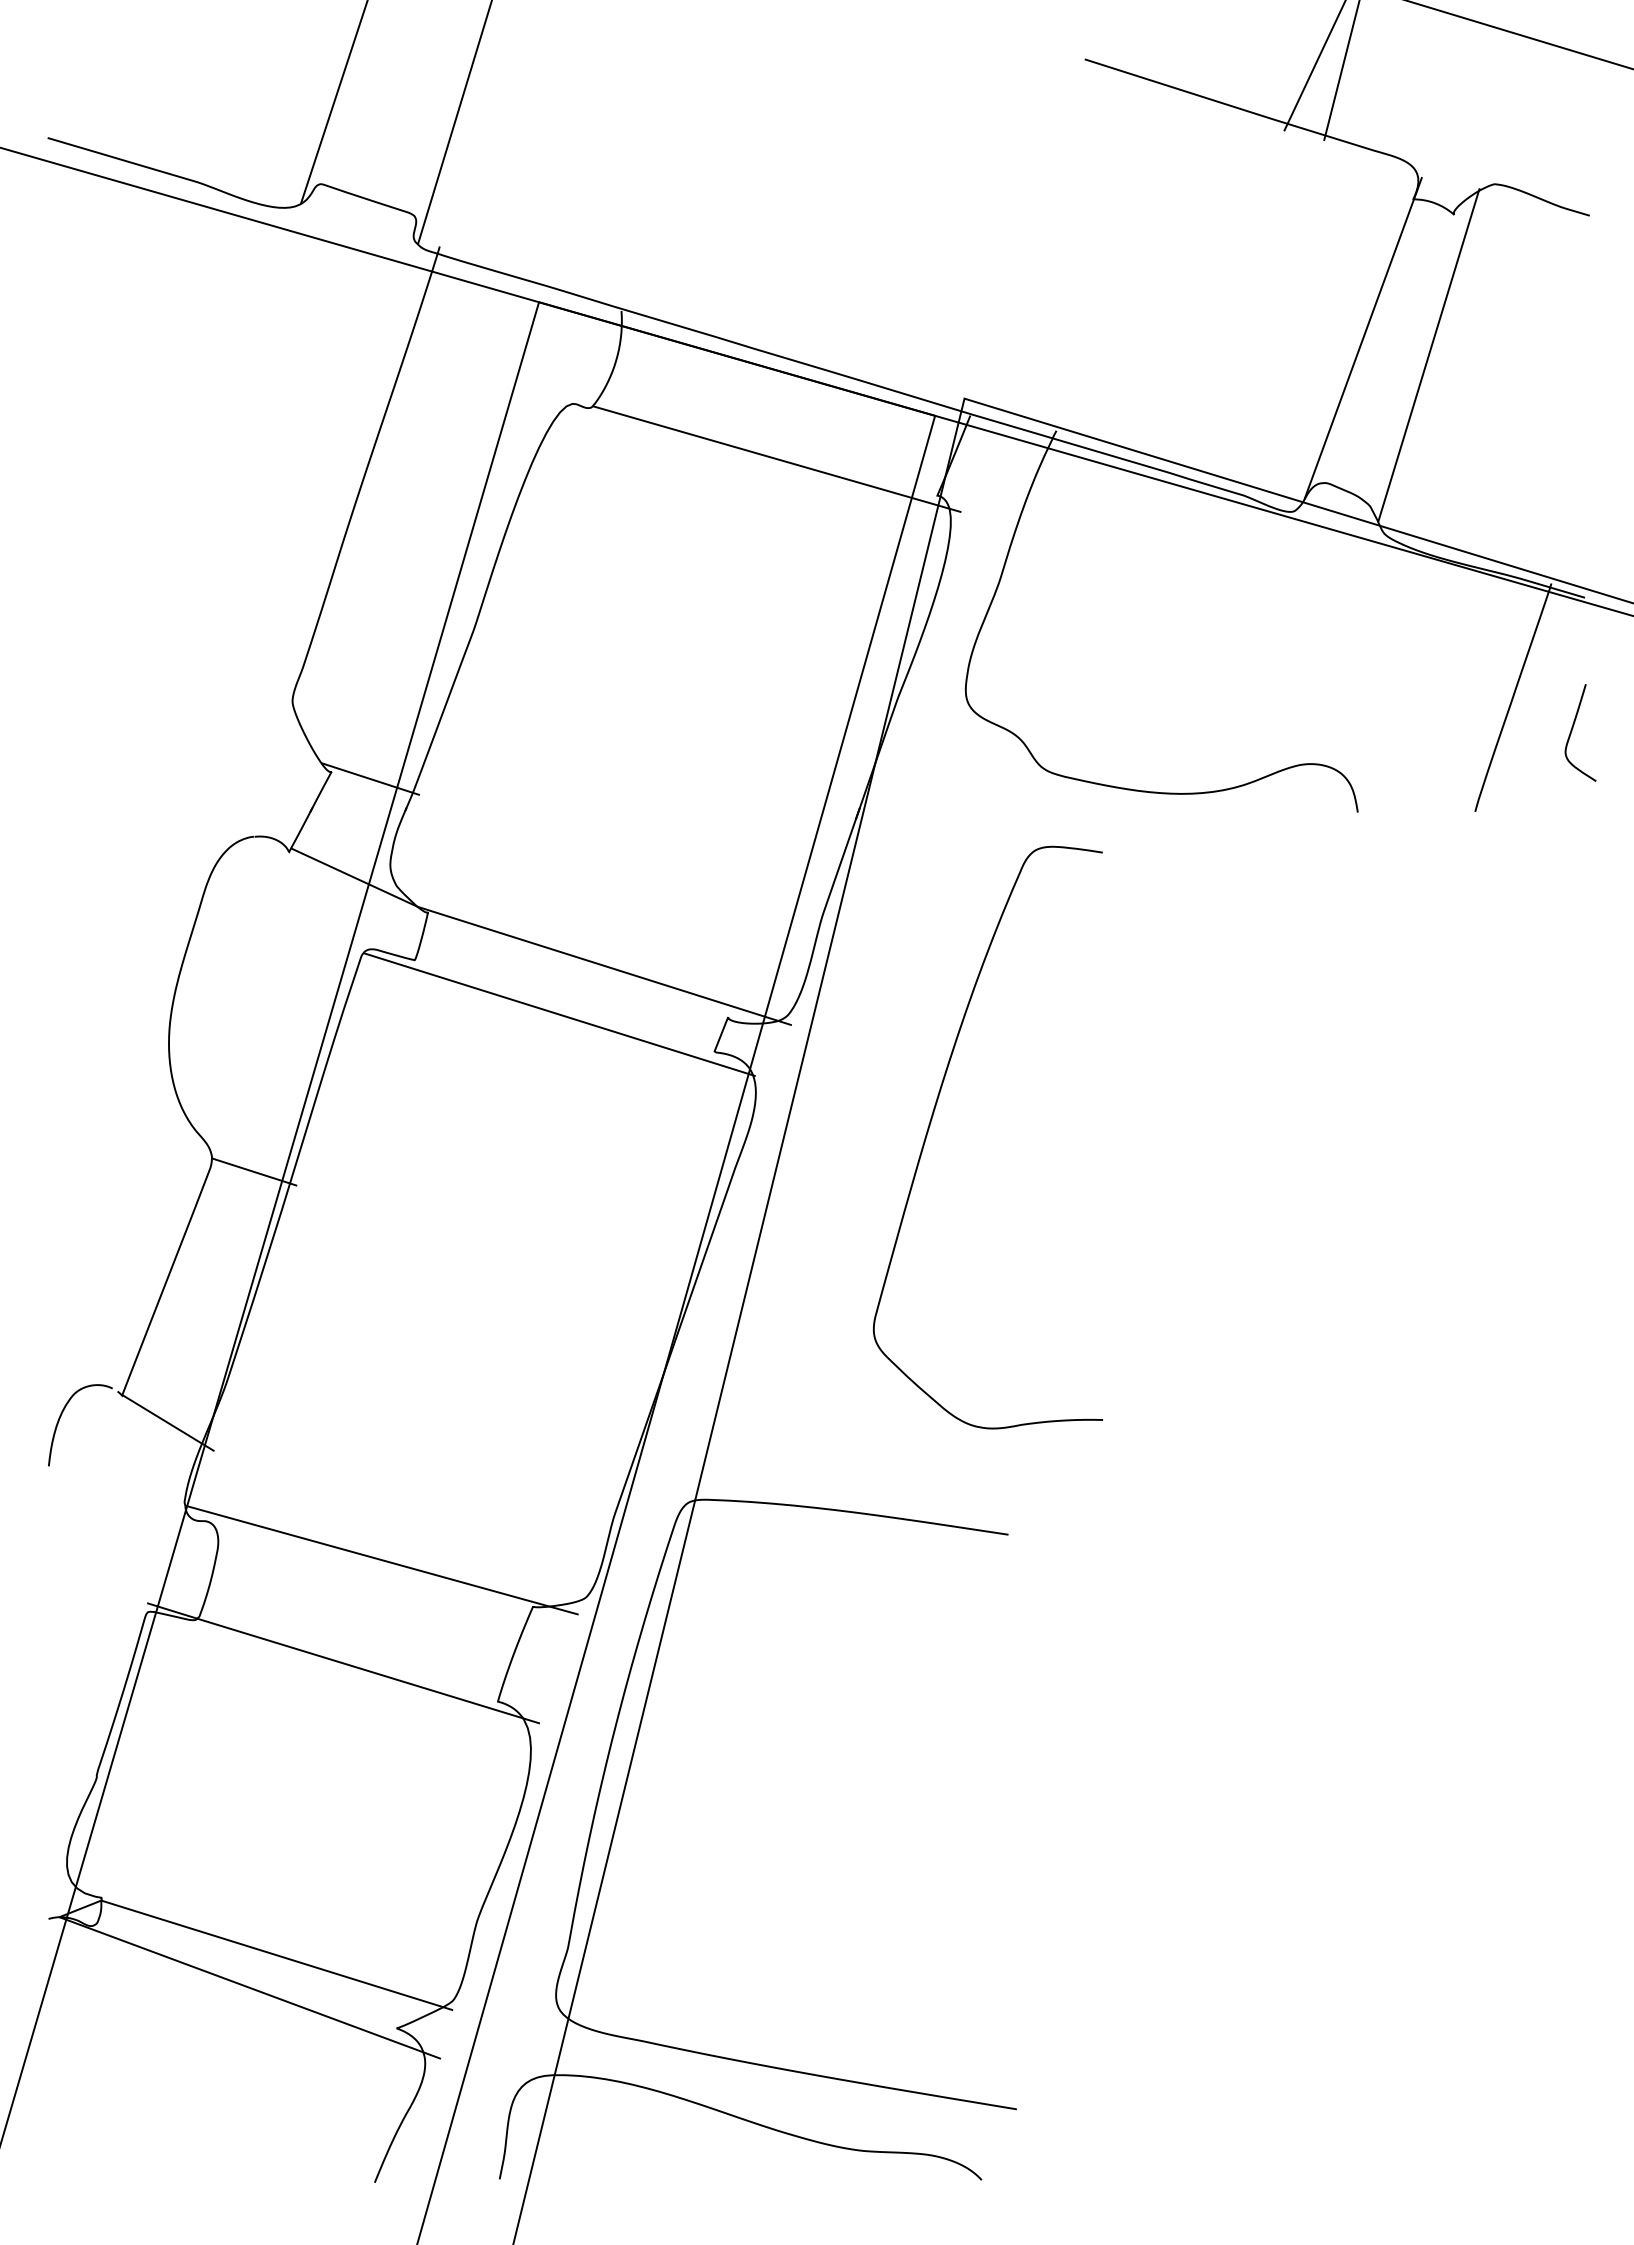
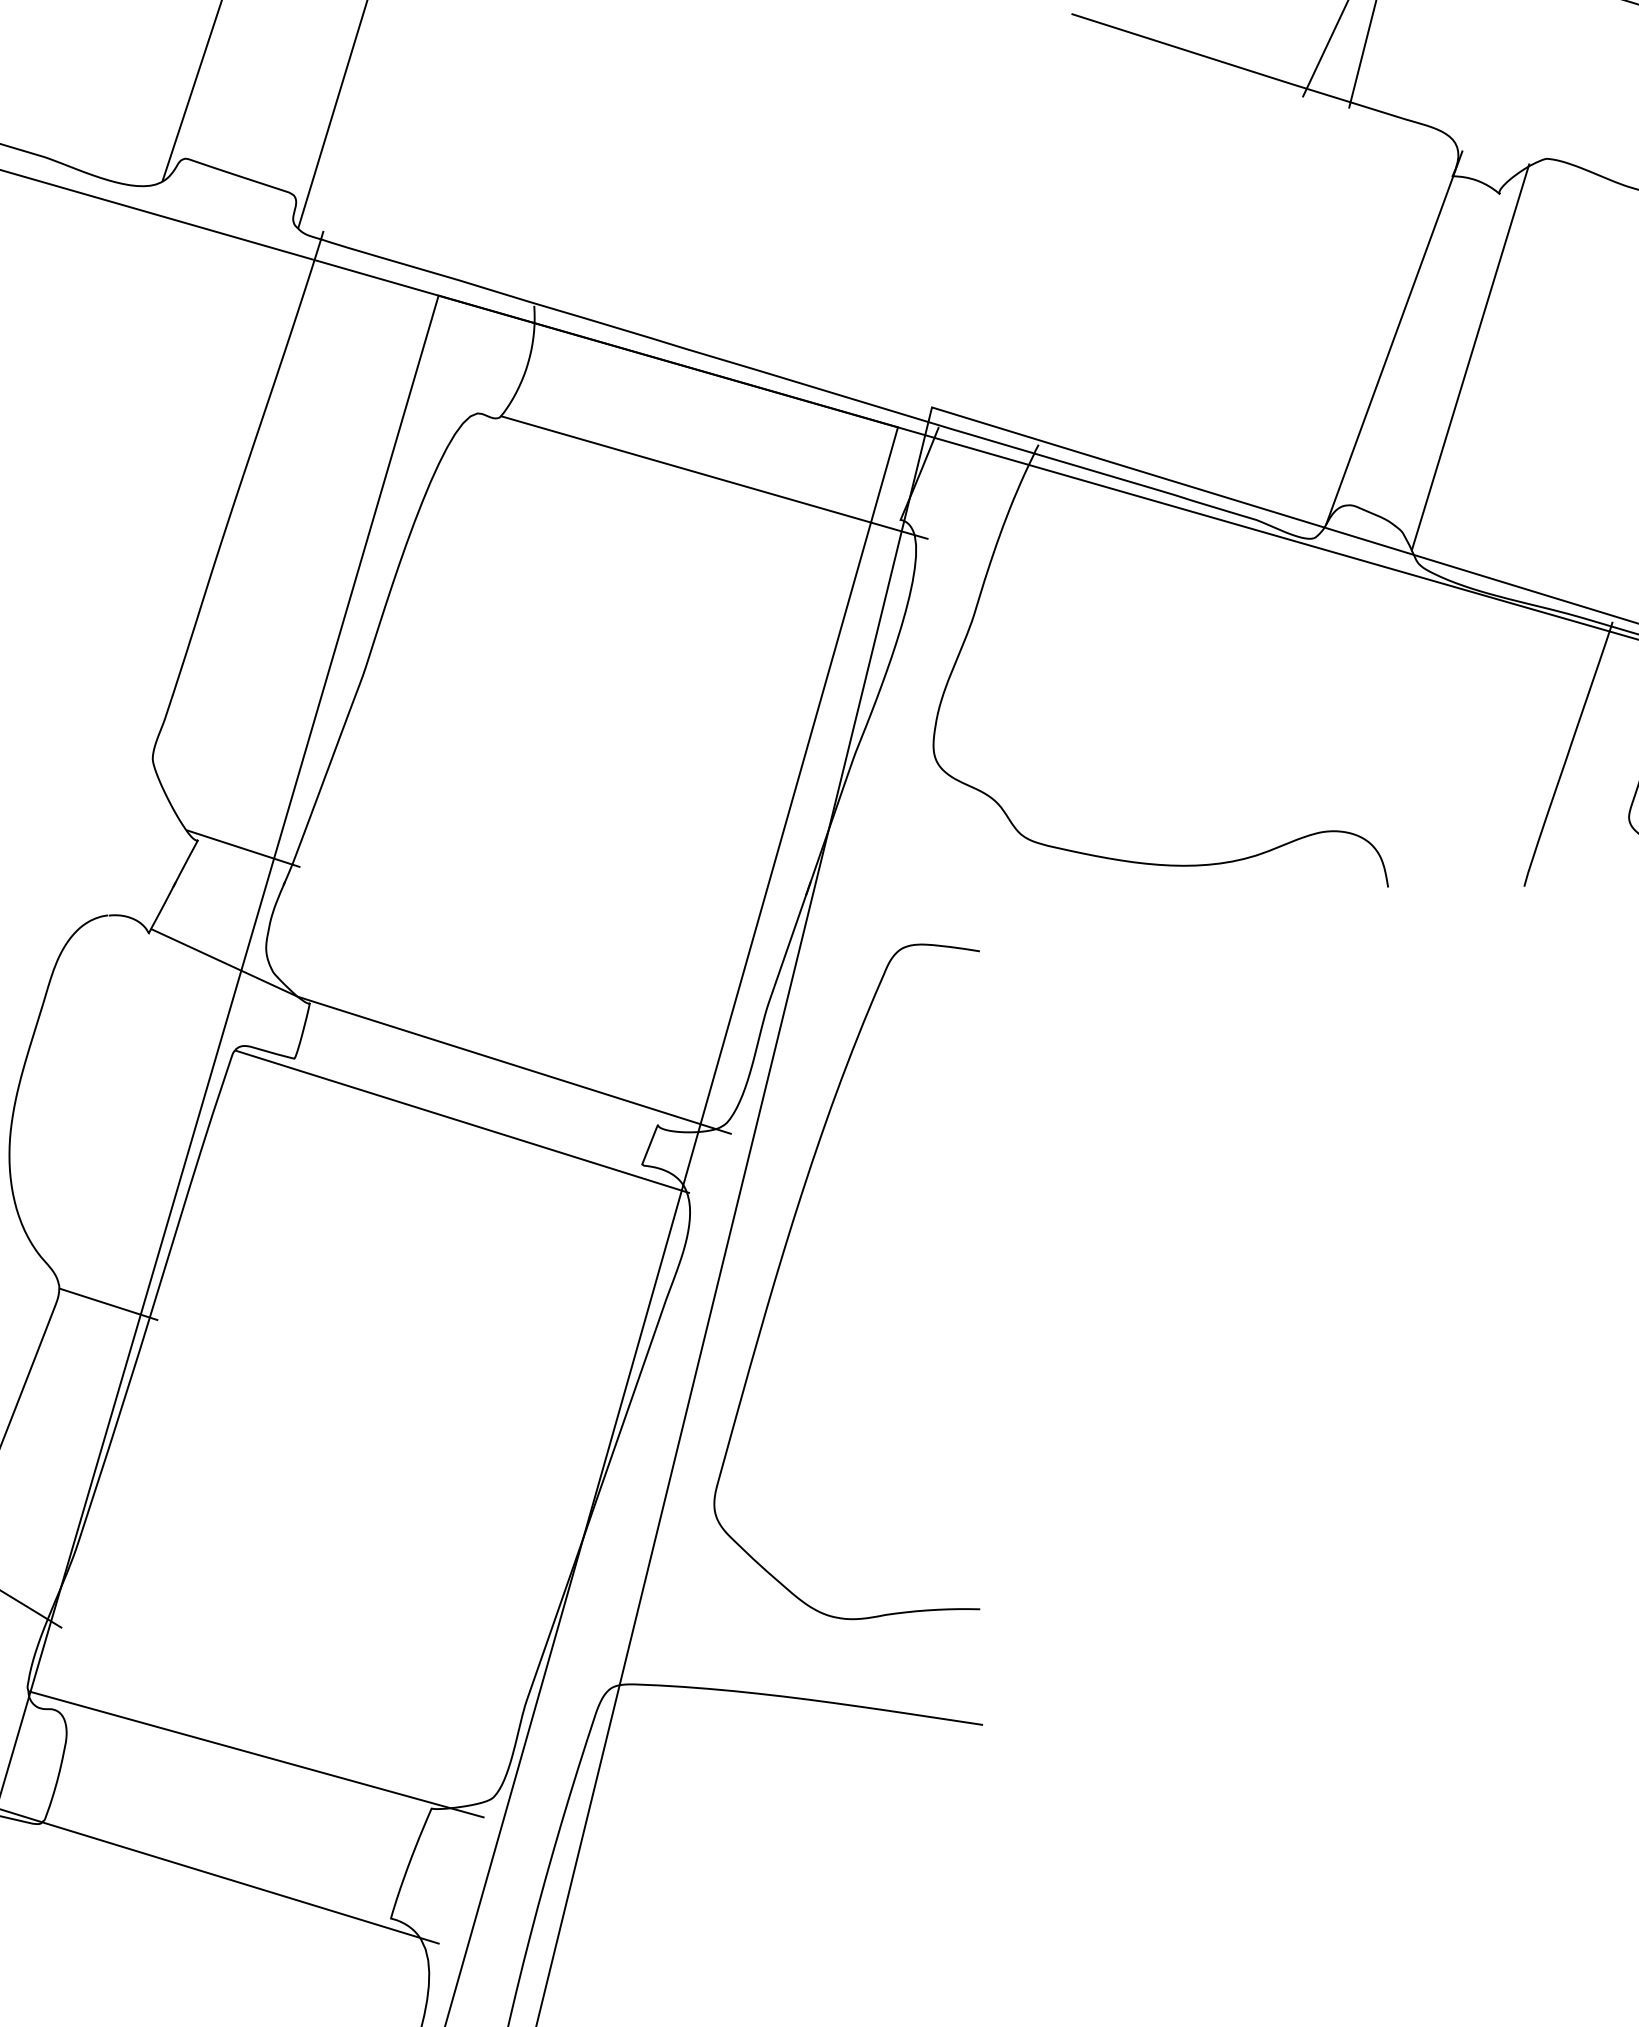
curve: (932, 1119) -> (782, 1260), moved

